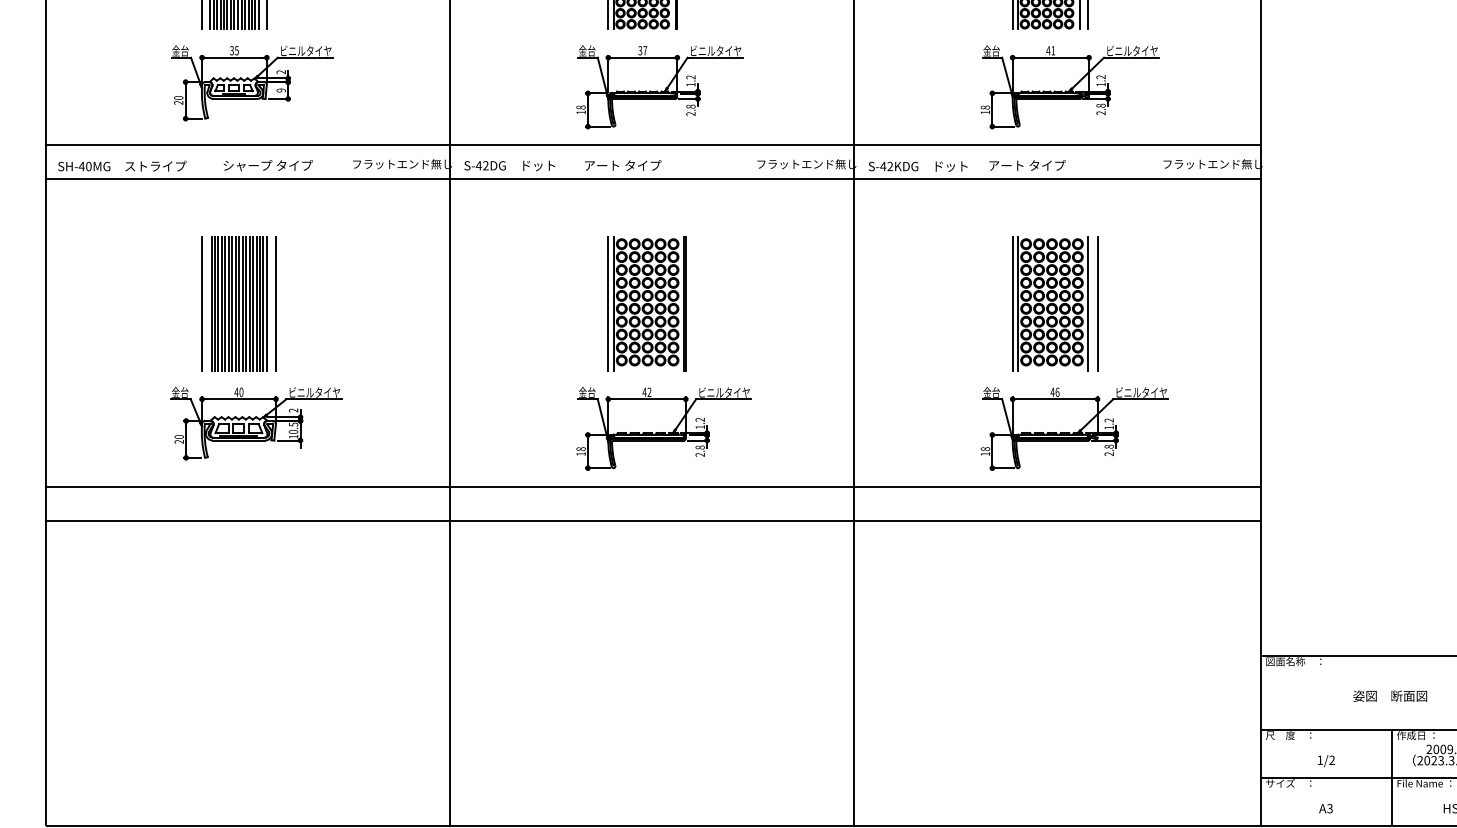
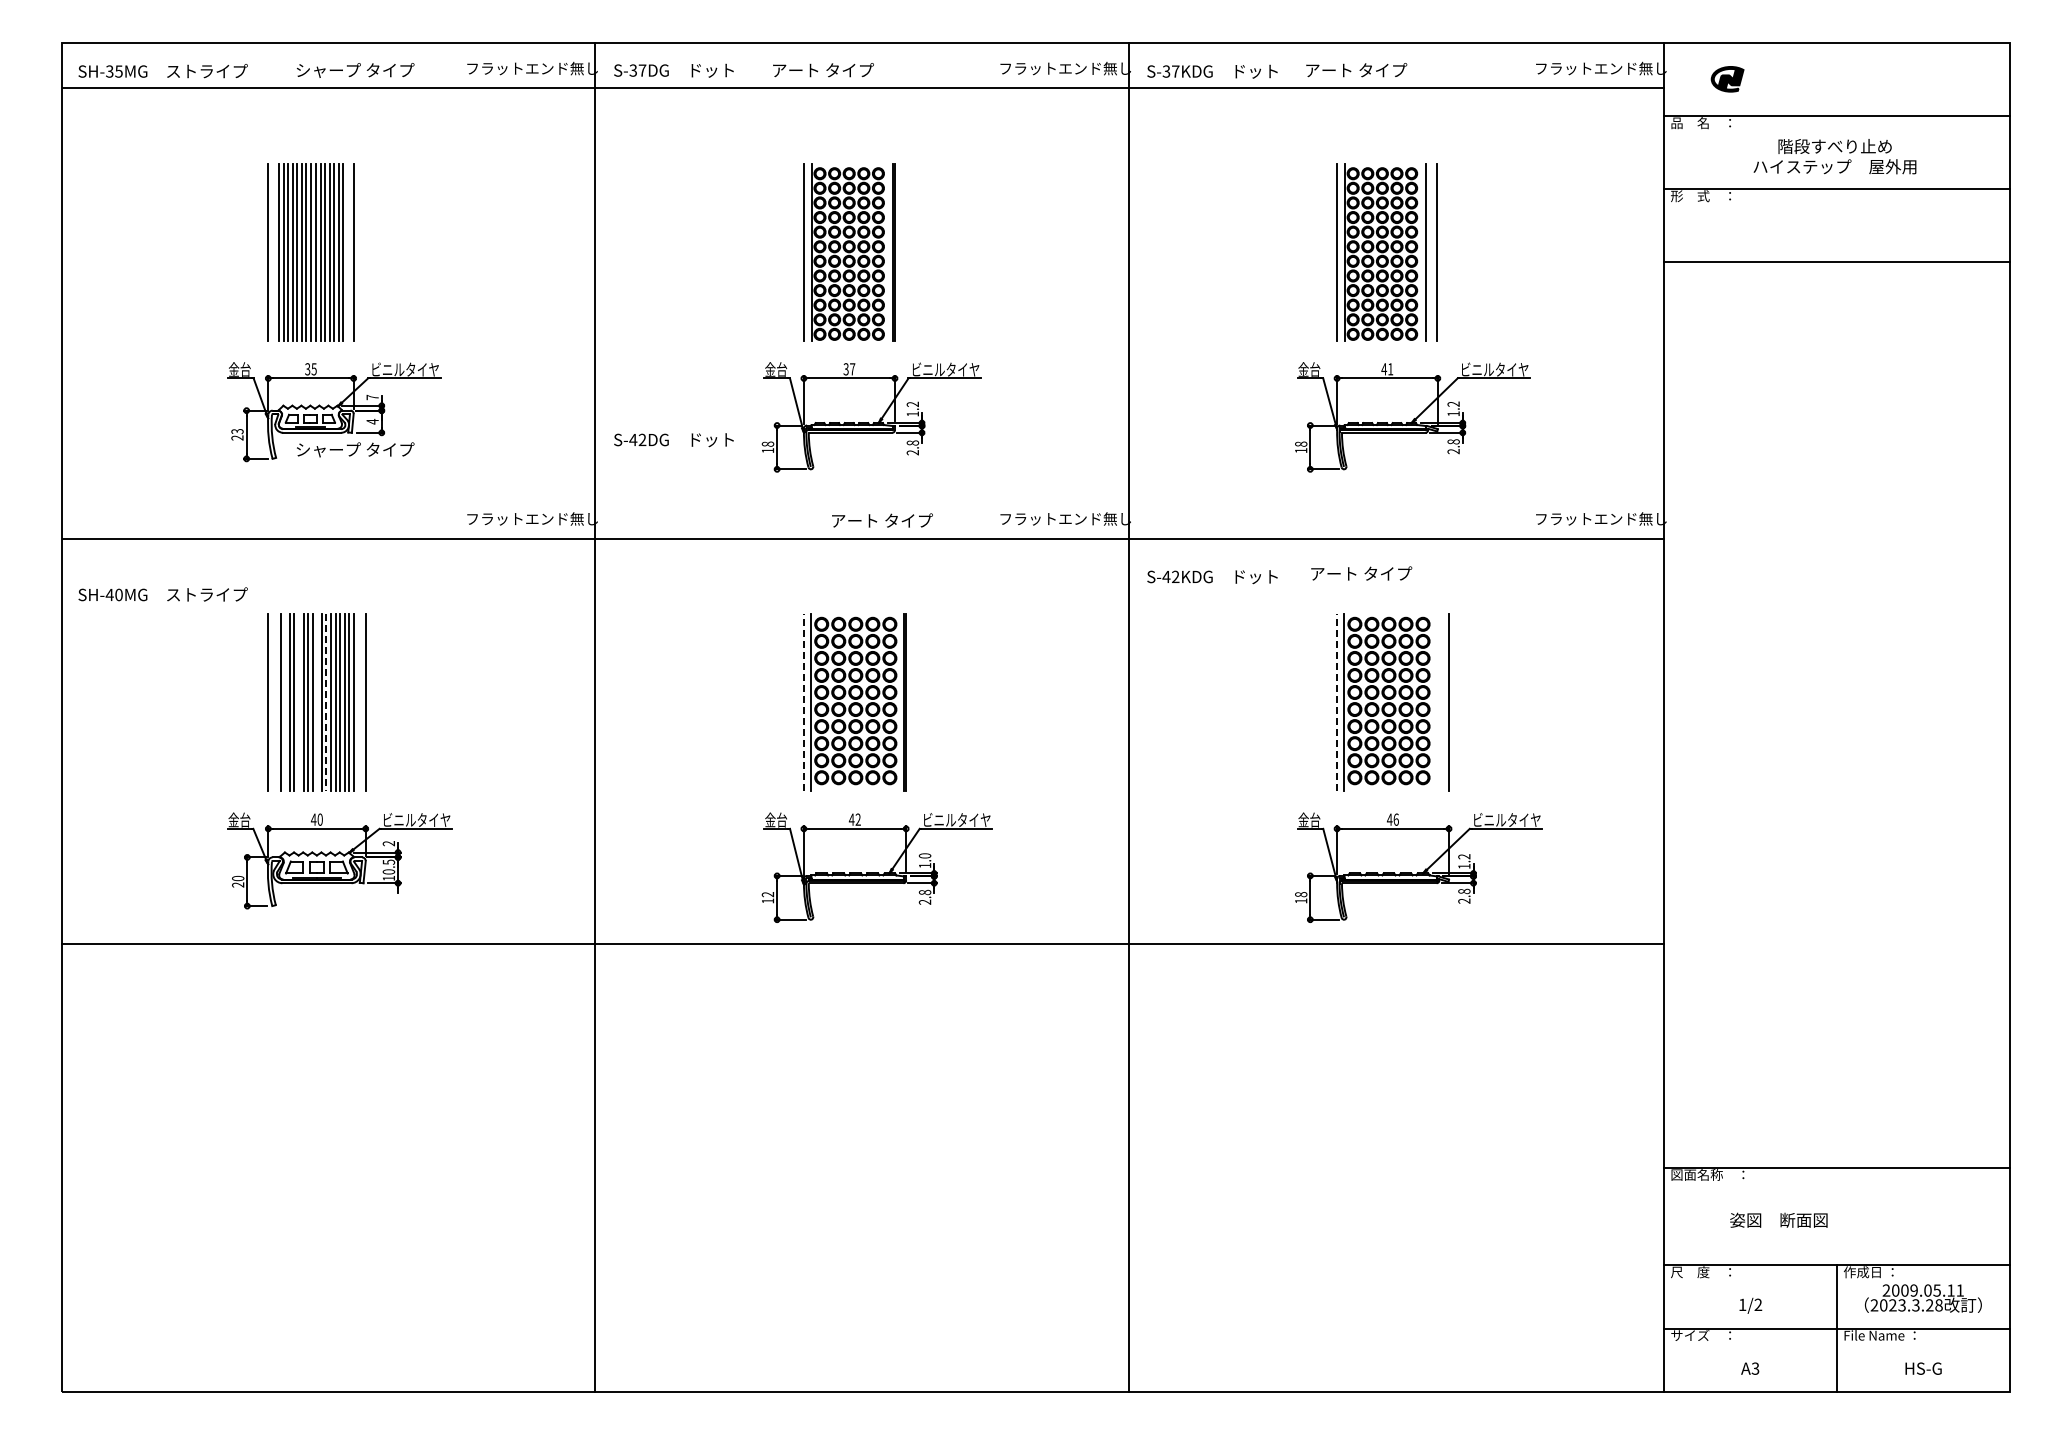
text: (281, 72) -> (372, 397), 2 -> 7
text: (281, 90) -> (372, 421), 9 -> 4
text: (178, 97) -> (237, 431), 20 -> 23
line: (653, 144) -> (863, 493), removed
text: (268, 165) -> (355, 449), moved
text: (623, 165) -> (882, 520), moved
text: (1027, 165) -> (1361, 573), moved
text: (121, 166) -> (162, 594), moved
text: (509, 166) -> (673, 440), moved
text: (918, 166) -> (1212, 577), moved
line: (215, 303) -> (285, 702), removed
line: (224, 303) -> (298, 702), removed
line: (239, 303) -> (317, 702), removed
line: (607, 303) -> (803, 702), solid -> dashed
line: (1012, 303) -> (1337, 702), solid -> dashed
line: (1088, 303) -> (1436, 702), removed
line: (246, 304) -> (326, 703), solid -> dashed
text: (700, 419) -> (925, 855), 1.2 -> 1.0
text: (580, 449) -> (767, 894), 18 -> 12
line: (653, 521) -> (863, 989), removed
text: (1389, 695) -> (1778, 1219), moved

